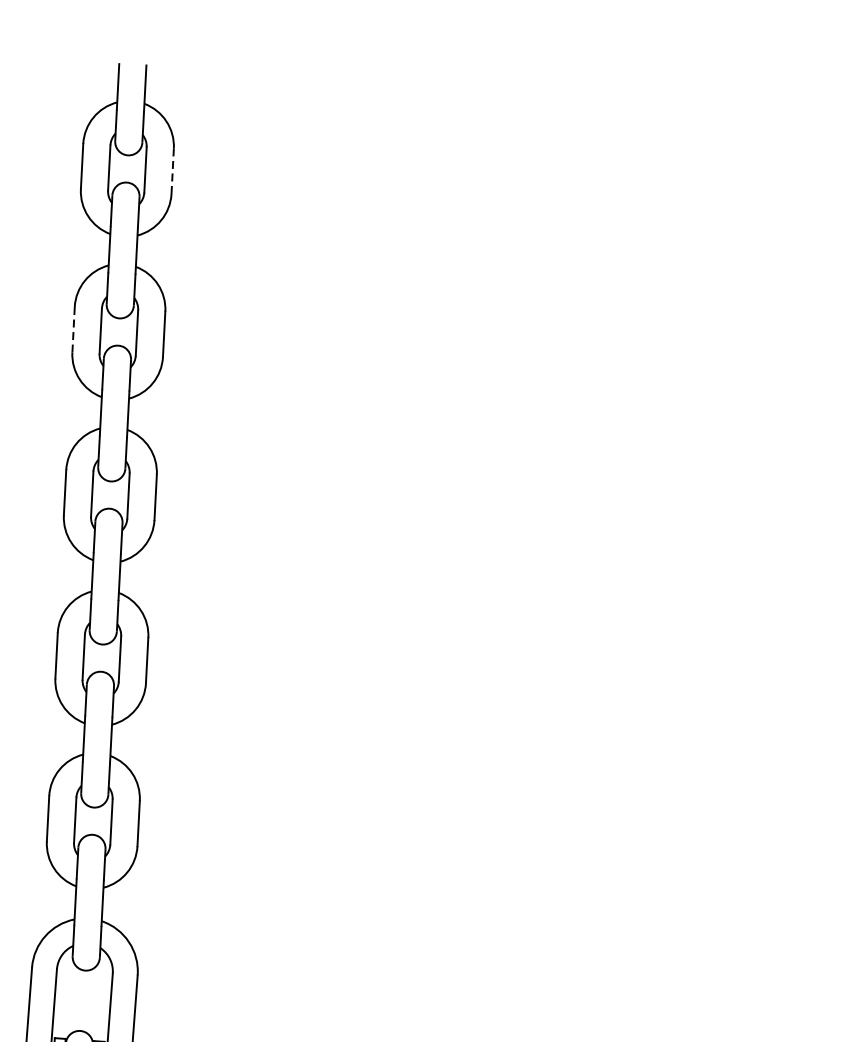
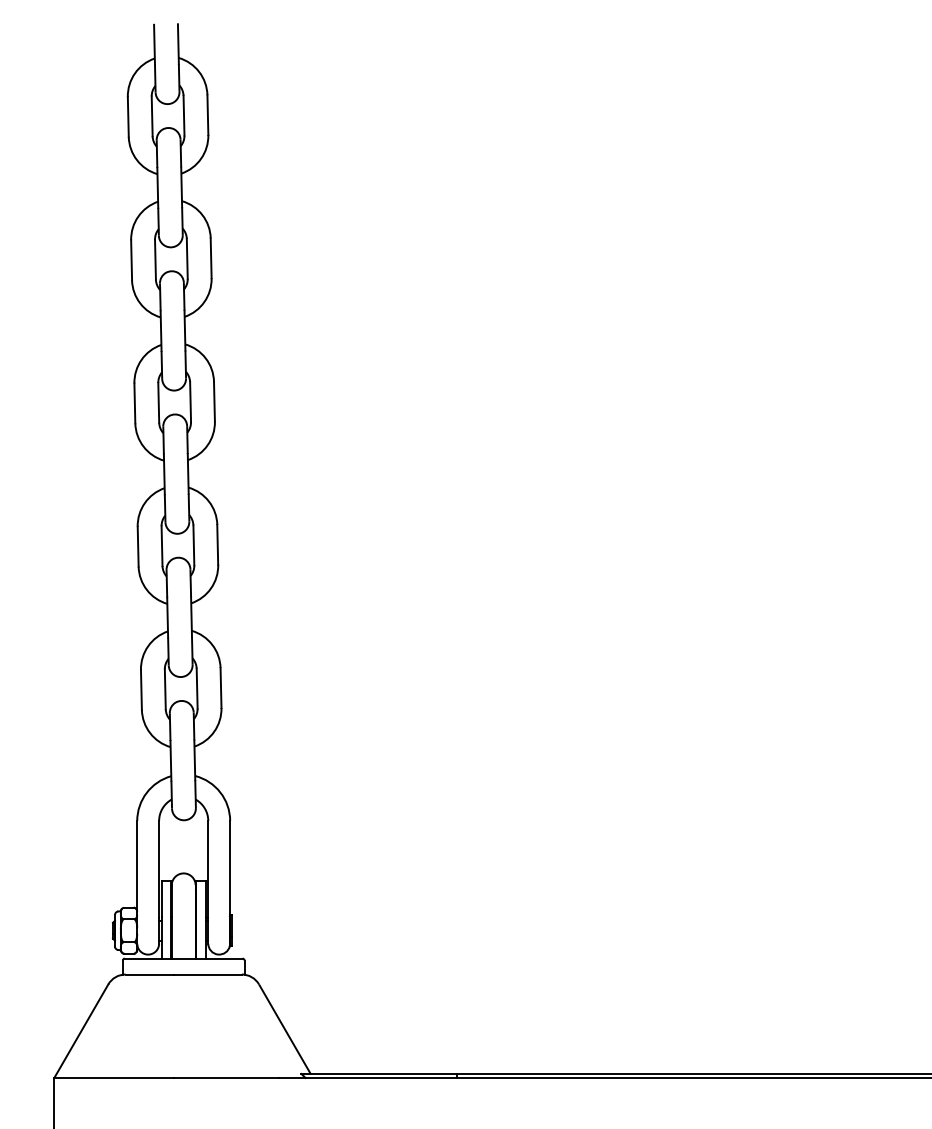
line: (172, 171) -> (207, 115), dashed -> solid
line: (73, 329) -> (131, 260), dashed -> solid

